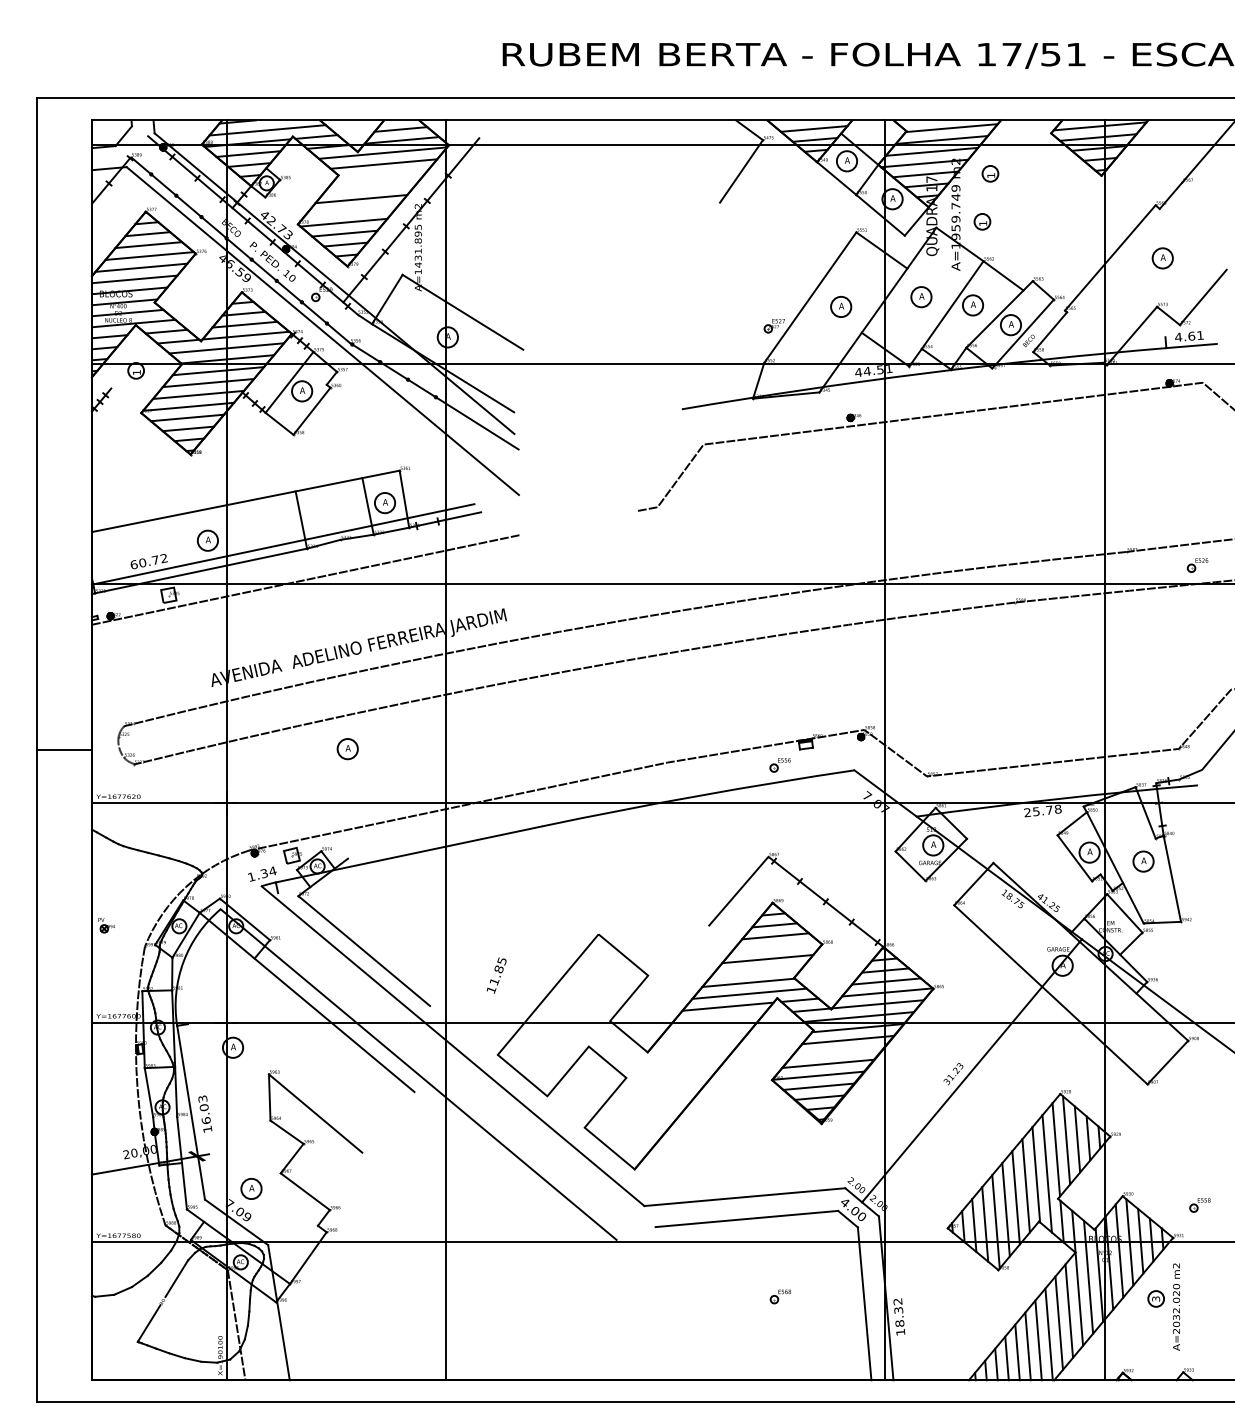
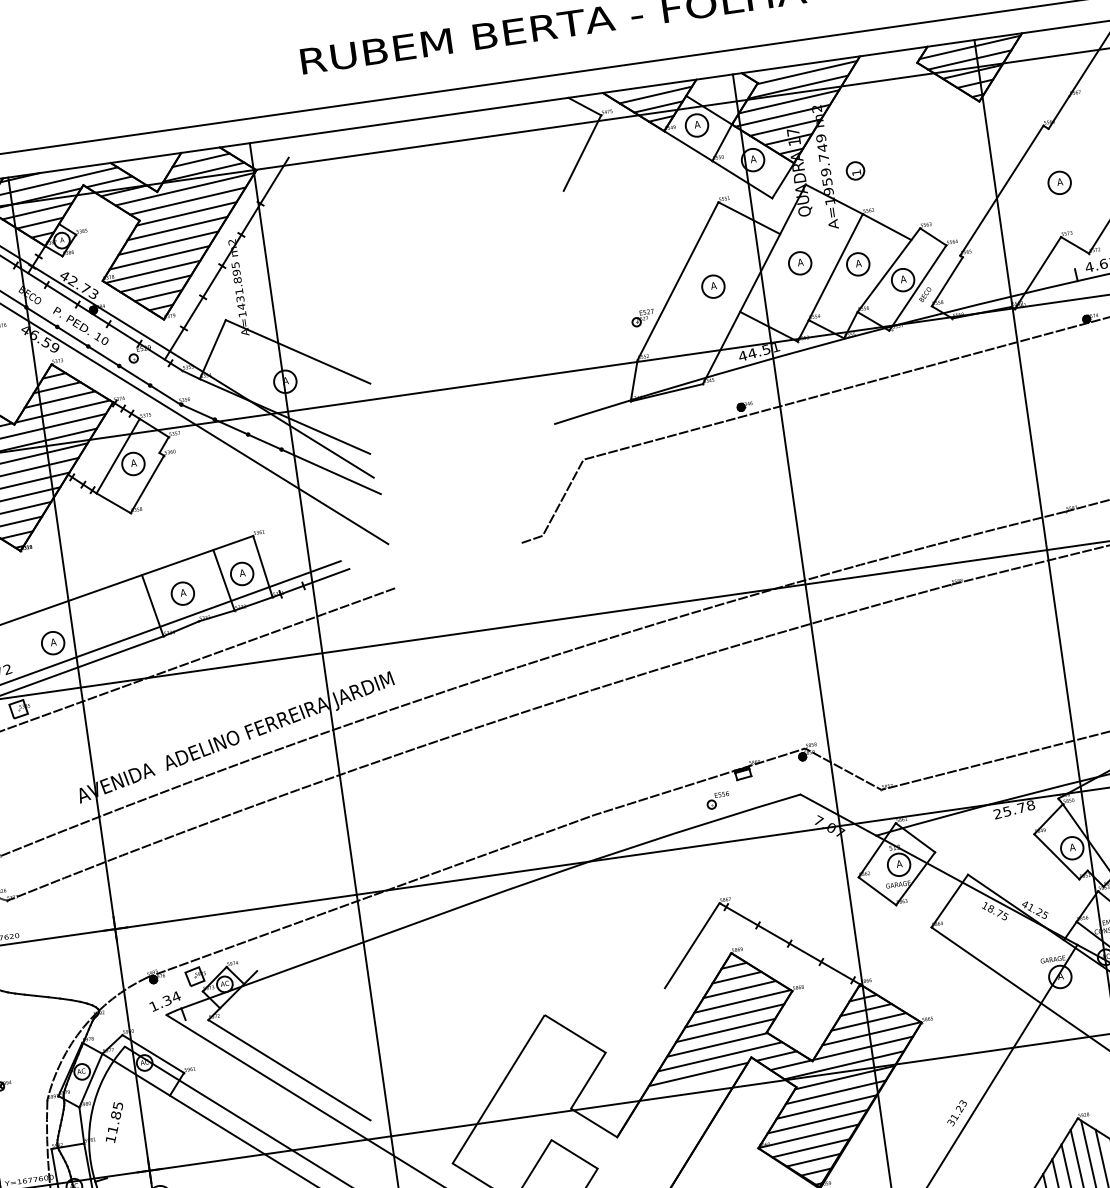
part: (990, 173) -> (856, 116), removed
line: (381, 175) -> (186, 214), added
line: (371, 187) -> (177, 228), added
line: (351, 210) -> (159, 257), added
part: (347, 749) -> (182, 594), moved
line: (776, 947) -> (742, 1001), added
line: (757, 970) -> (725, 1029), added
text: (496, 975) -> (114, 1122), moved
line: (837, 1051) -> (825, 1106), added

